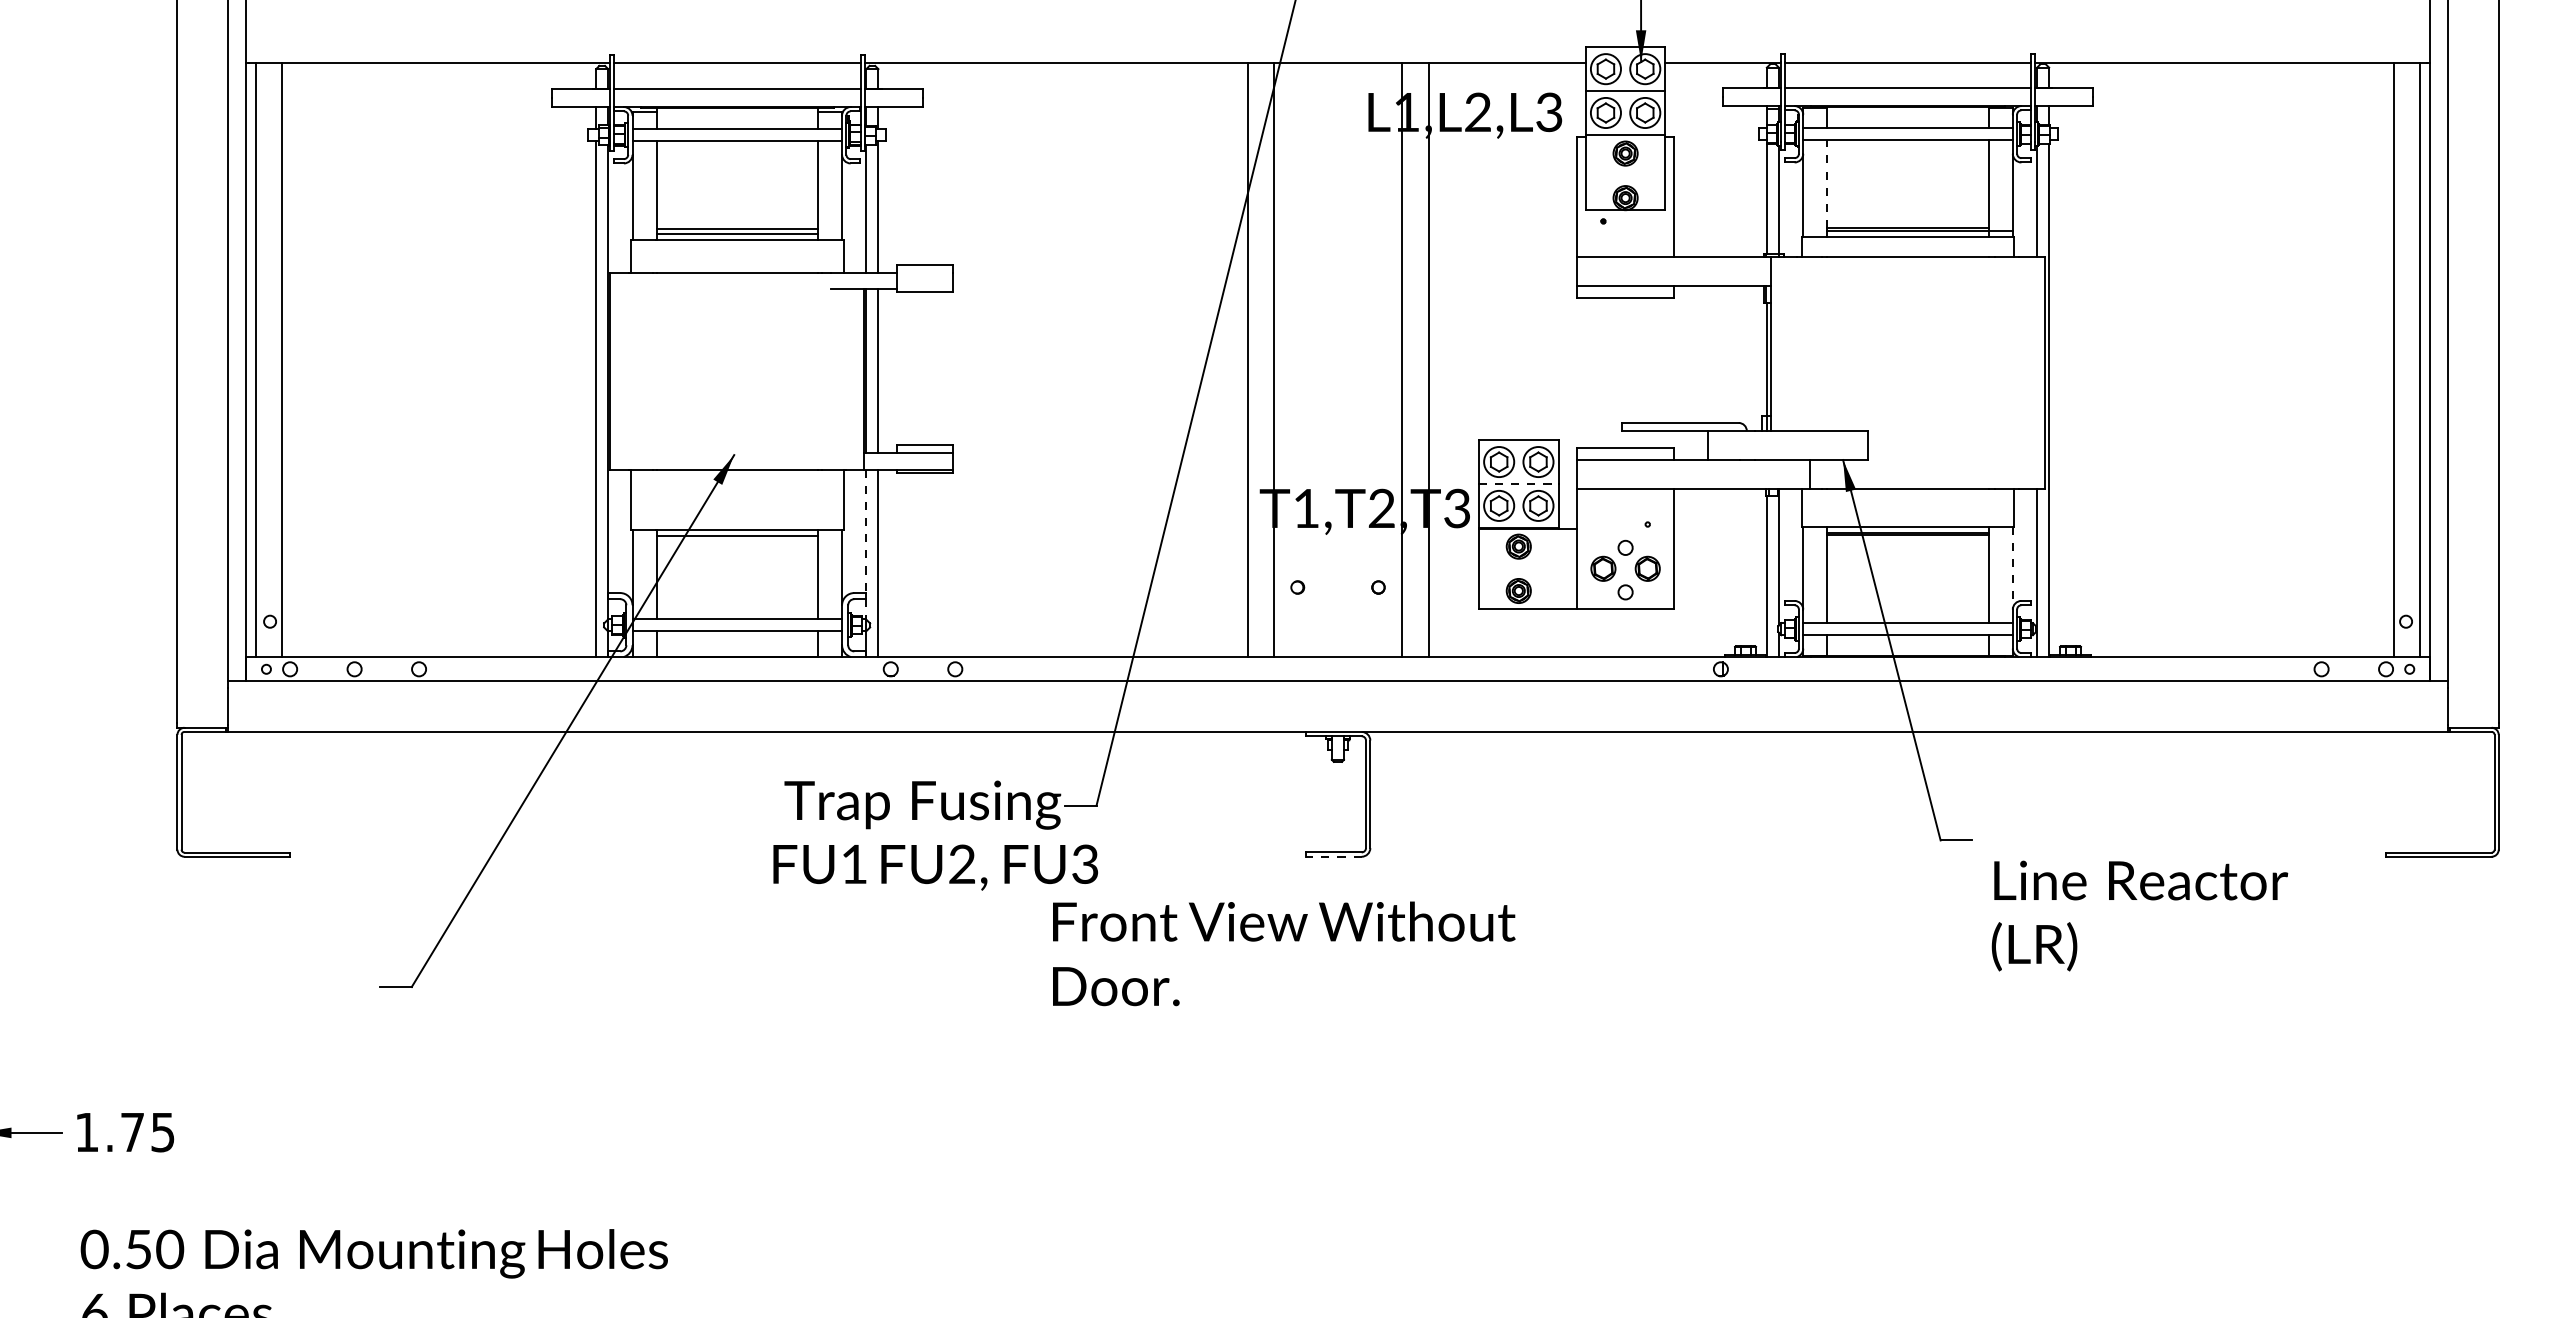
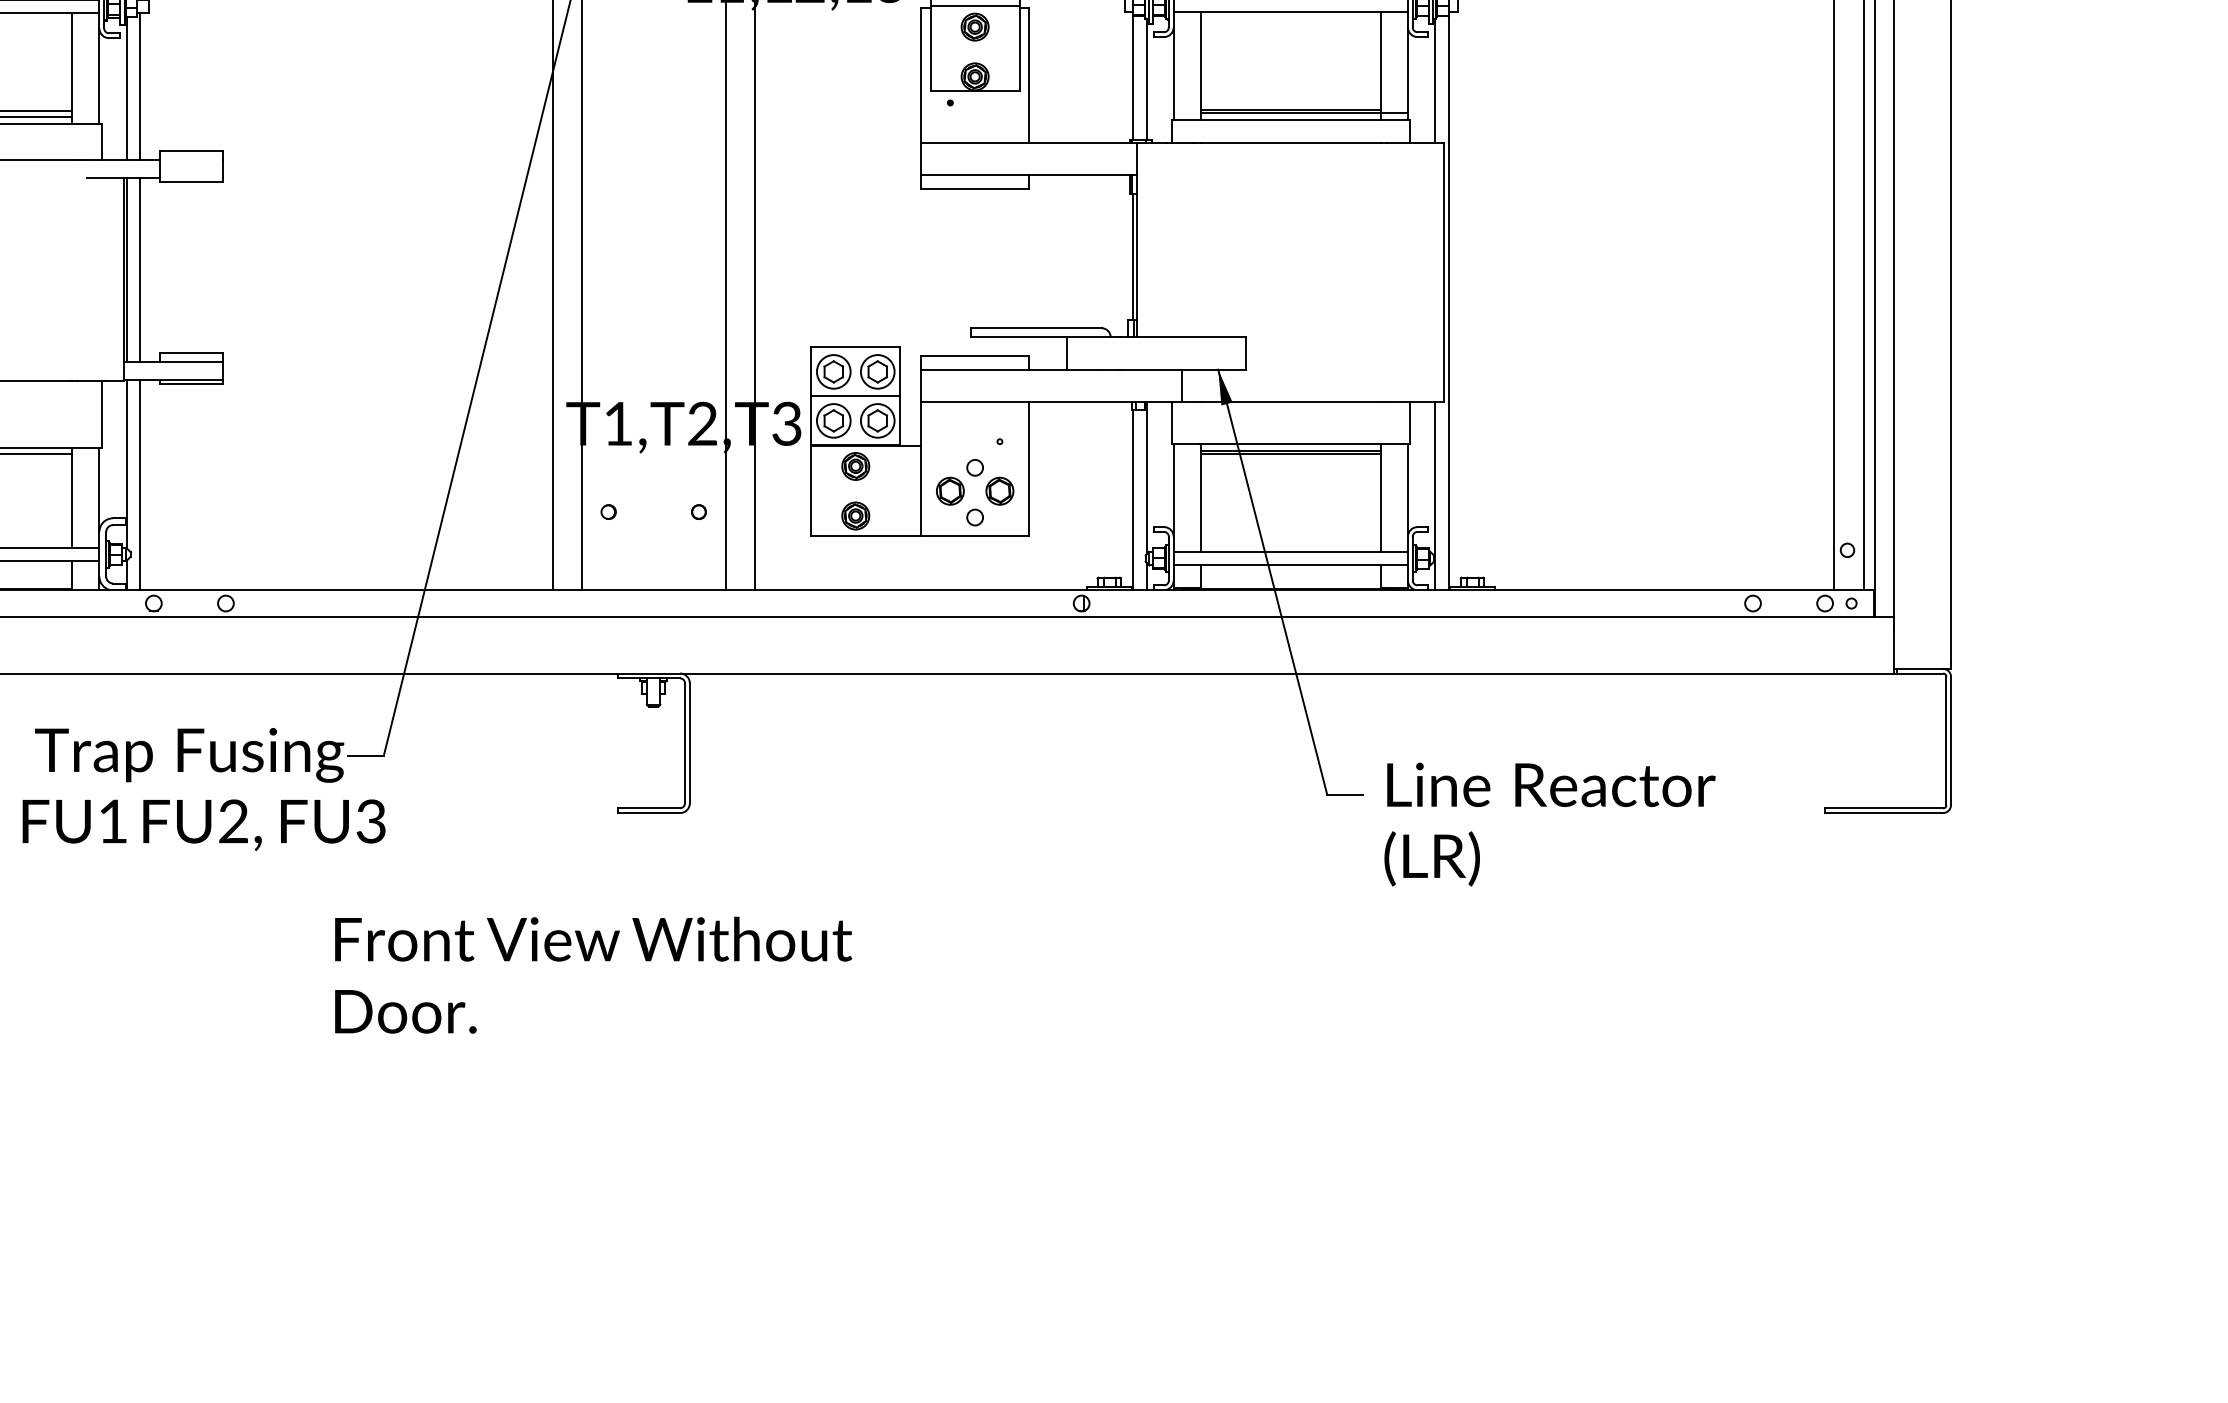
line: (1827, 184) -> (1200, 61), dashed -> solid
line: (1518, 483) -> (855, 395), dashed -> solid
line: (866, 544) -> (126, 464), dashed -> solid
line: (2012, 568) -> (1407, 490), dashed -> solid
line: (1333, 856) -> (648, 812), dashed -> solid
text: (2139, 915) -> (1549, 823), moved
text: (1284, 953) -> (593, 974), moved

